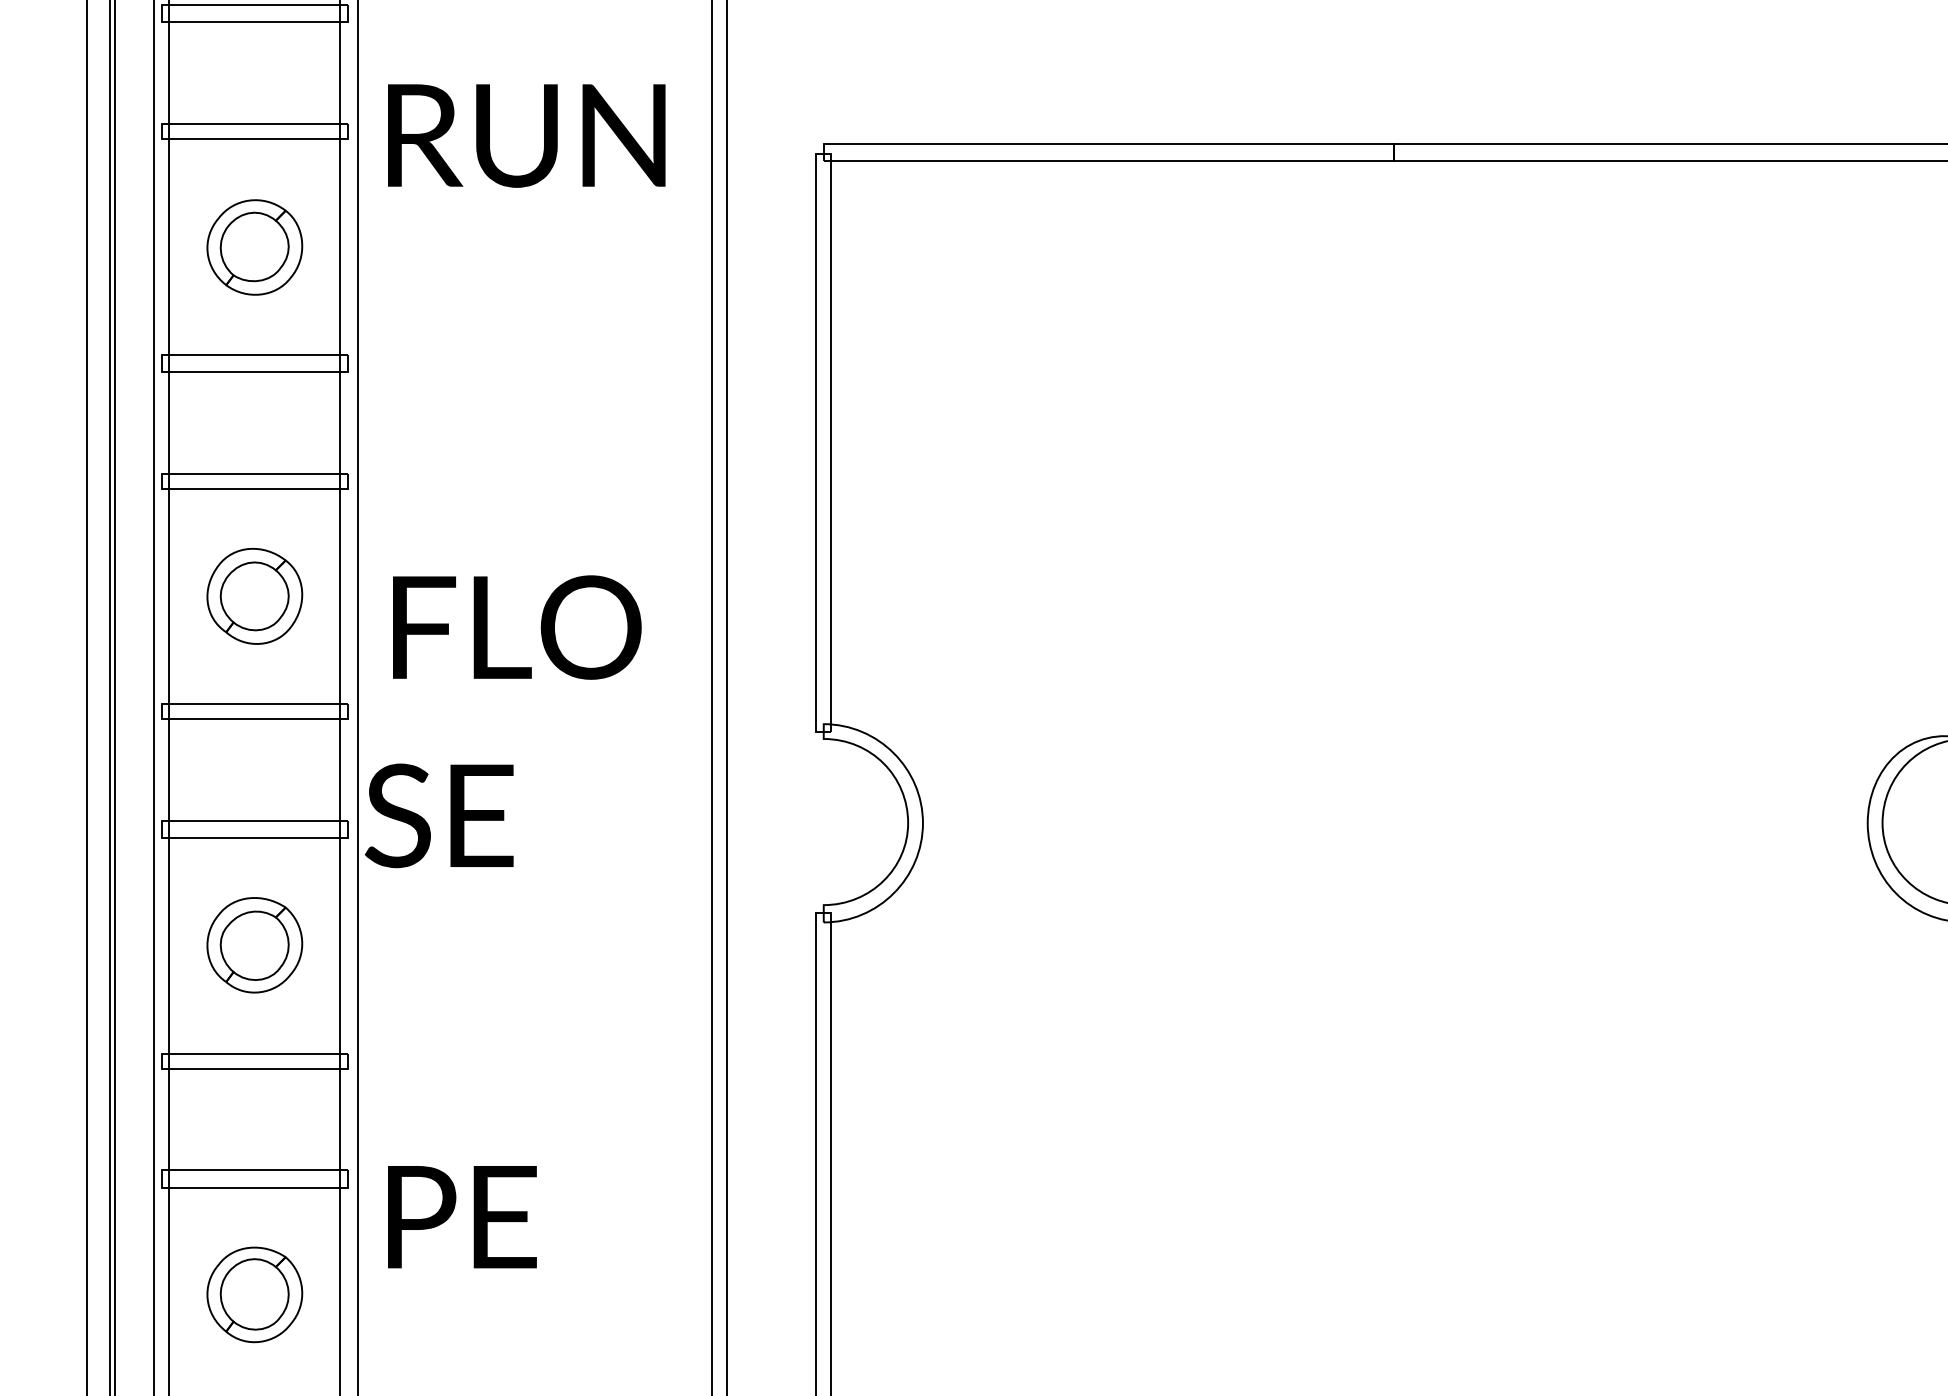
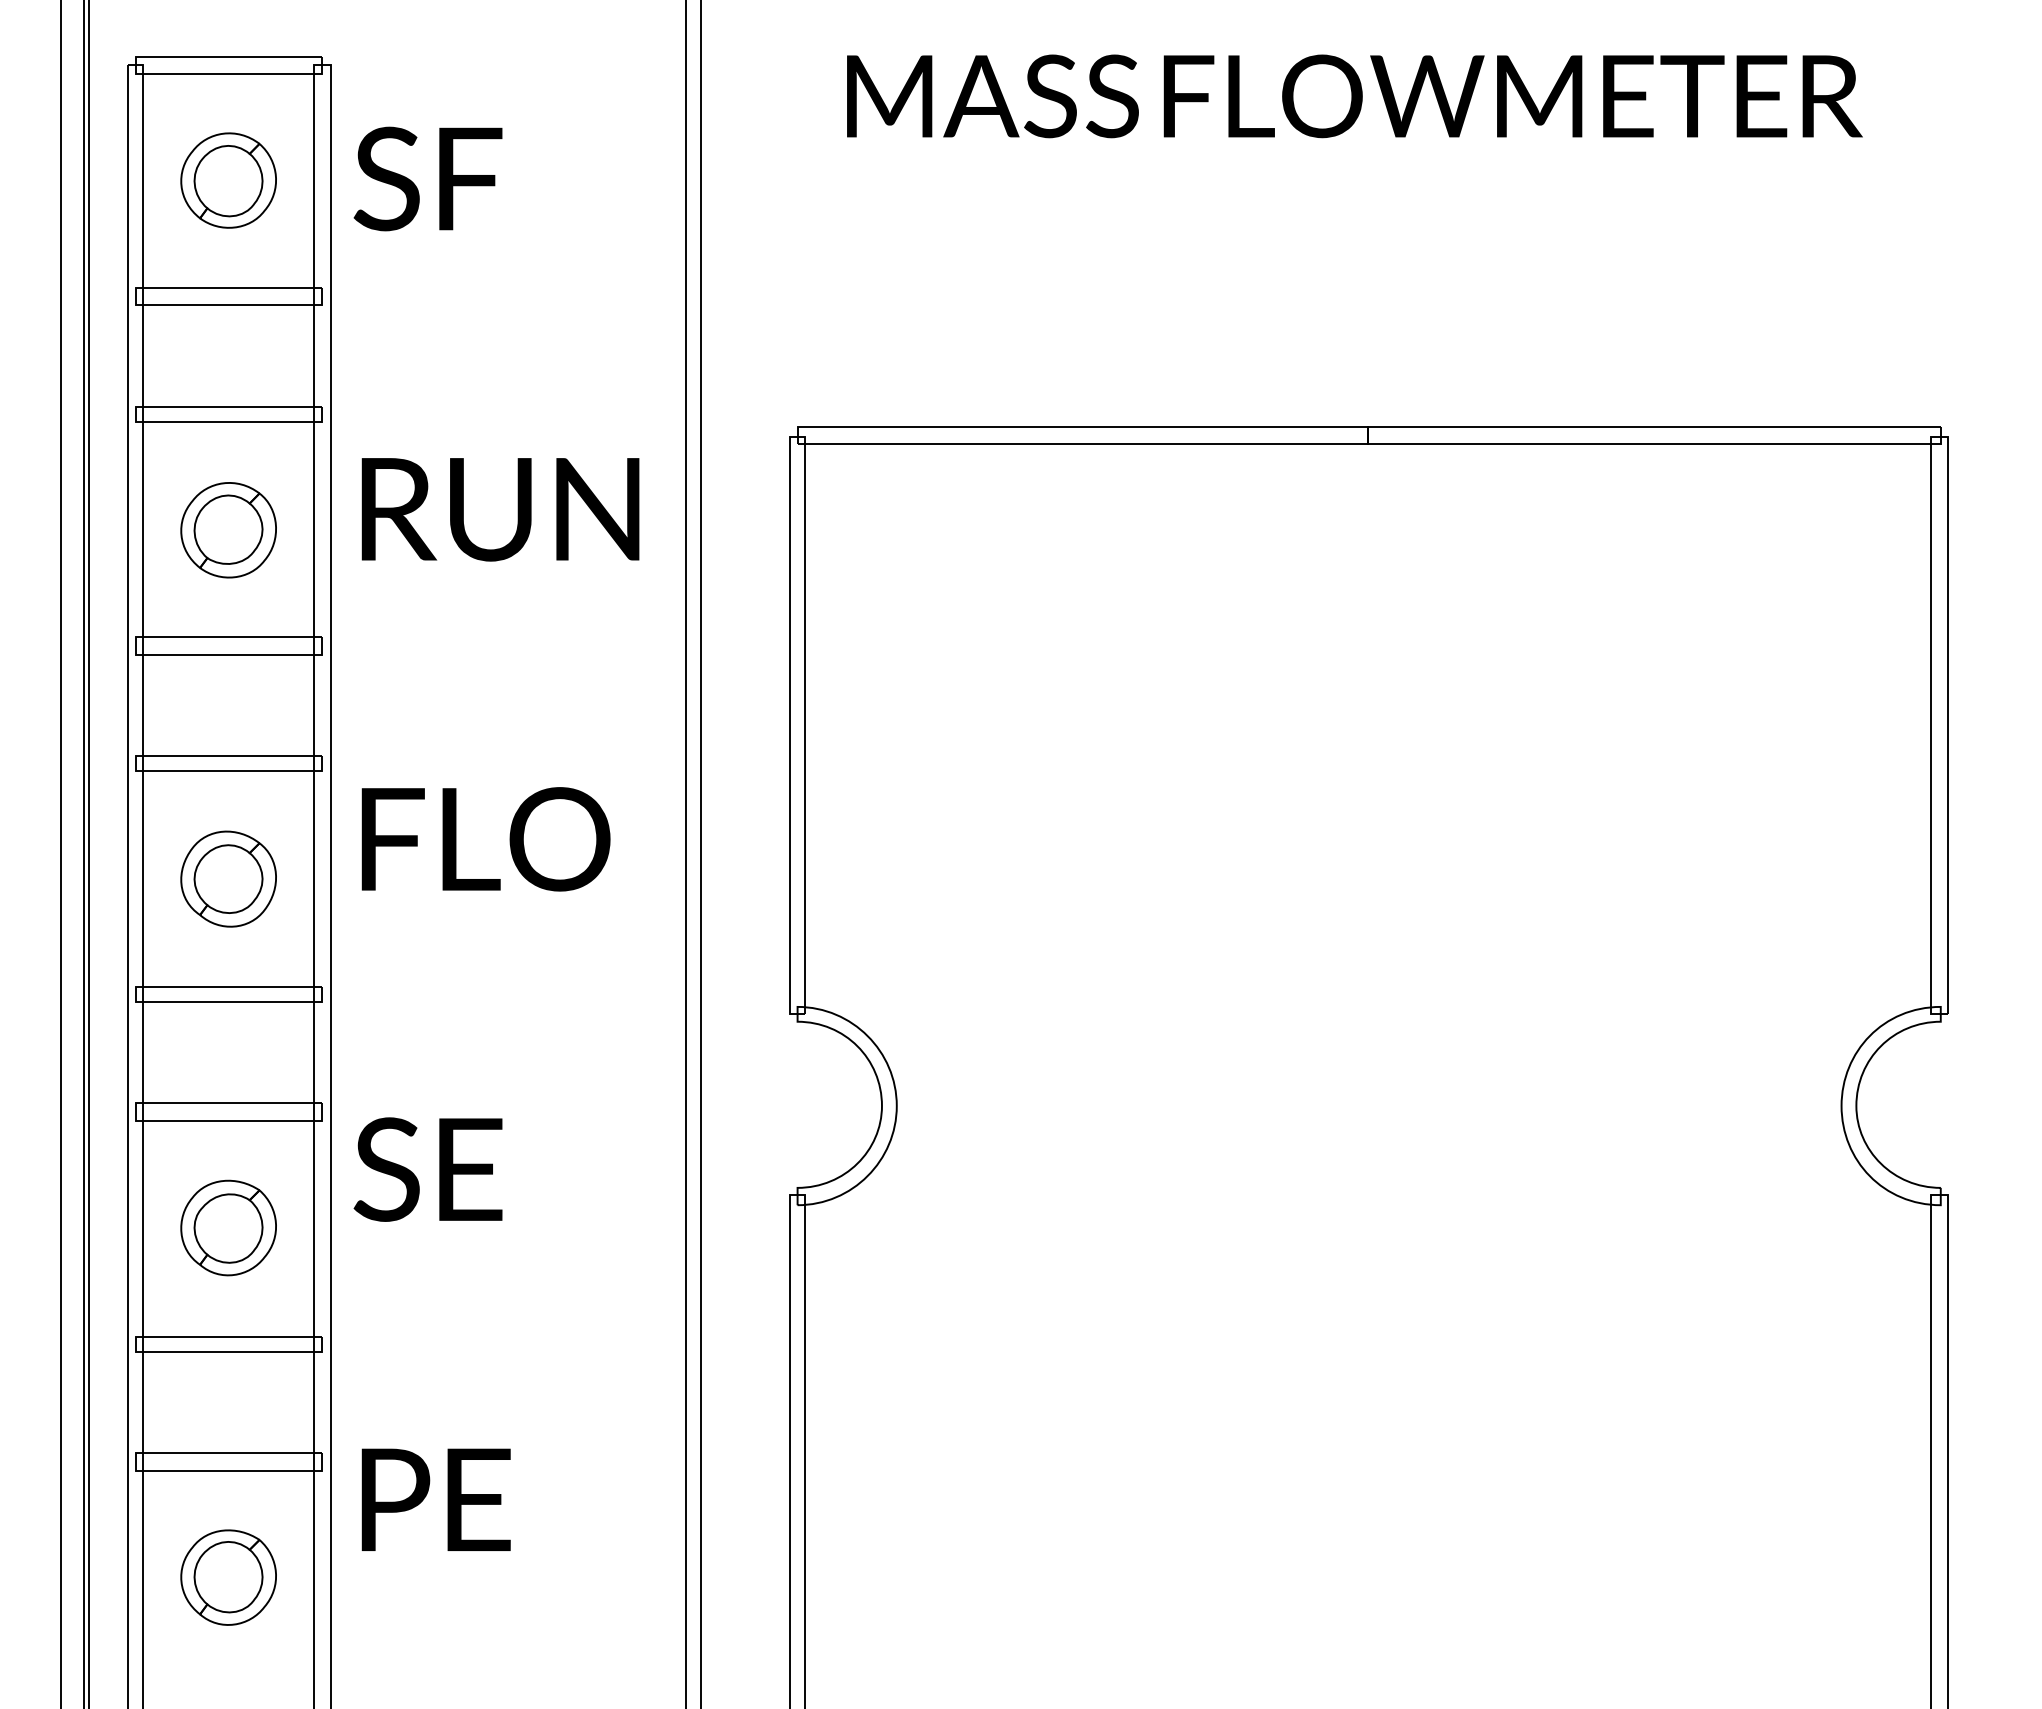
text: (526, 135) -> (500, 509), moved
text: (516, 627) -> (485, 839), moved
text: (438, 815) -> (427, 1169), moved

